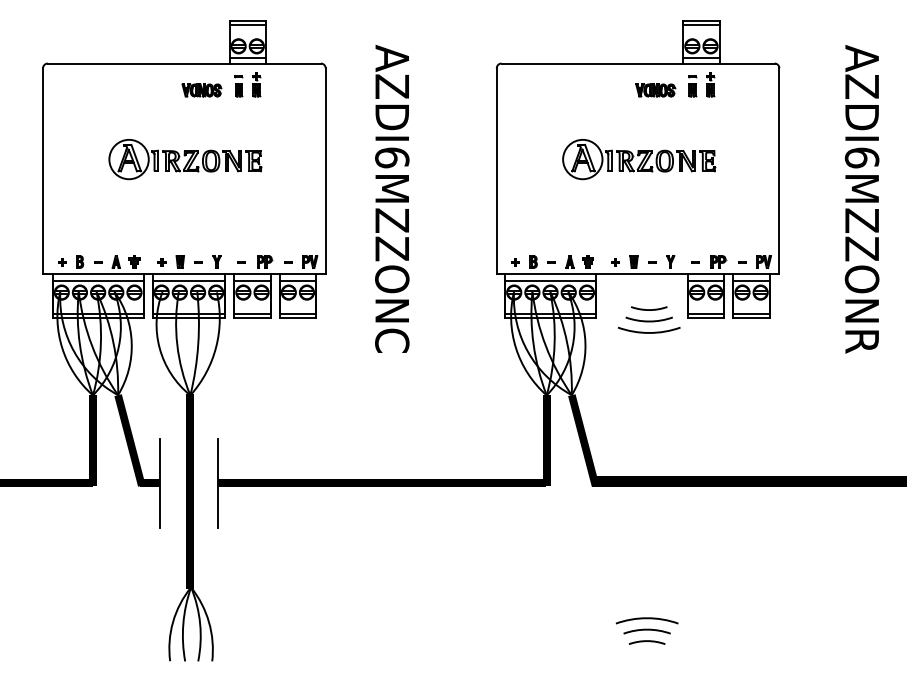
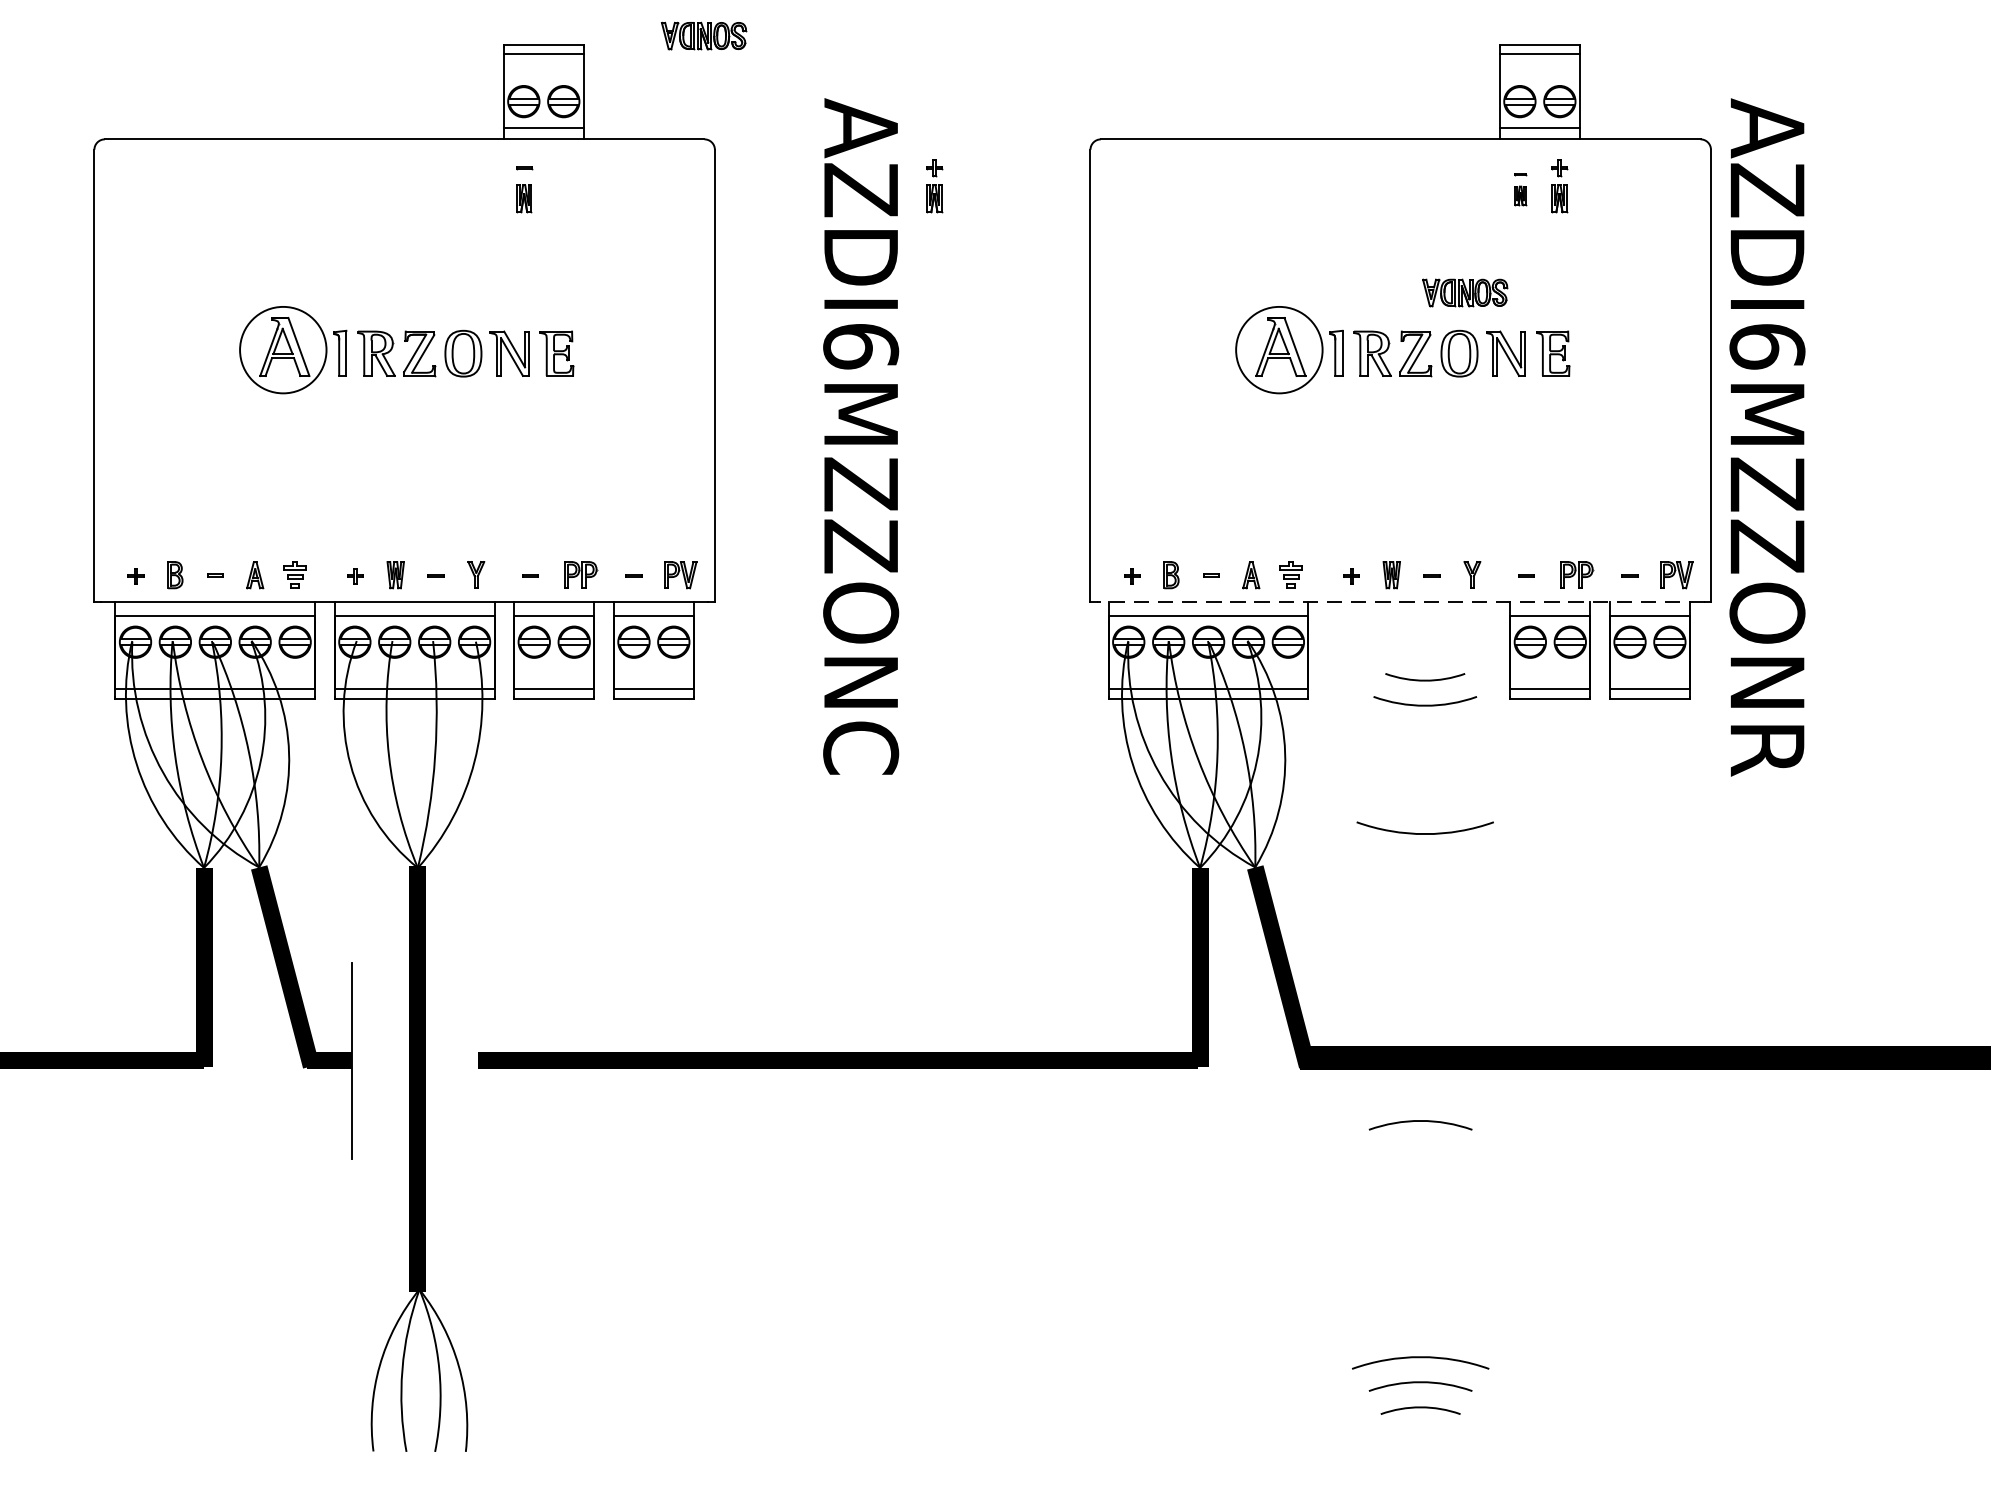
part: (256, 84) -> (934, 185), moved
part: (692, 86) -> (1520, 189), size x0.7
part: (201, 90) -> (703, 36), moved
part: (655, 90) -> (1465, 292), moved
text: (861, 199) -> (1766, 437), moved
line: (637, 274) -> (1399, 602), solid -> dashed
arc: (649, 332) -> (1425, 833), moved
line: (217, 482) -> (477, 1059), removed
arc: (646, 511) -> (1419, 1122), added

